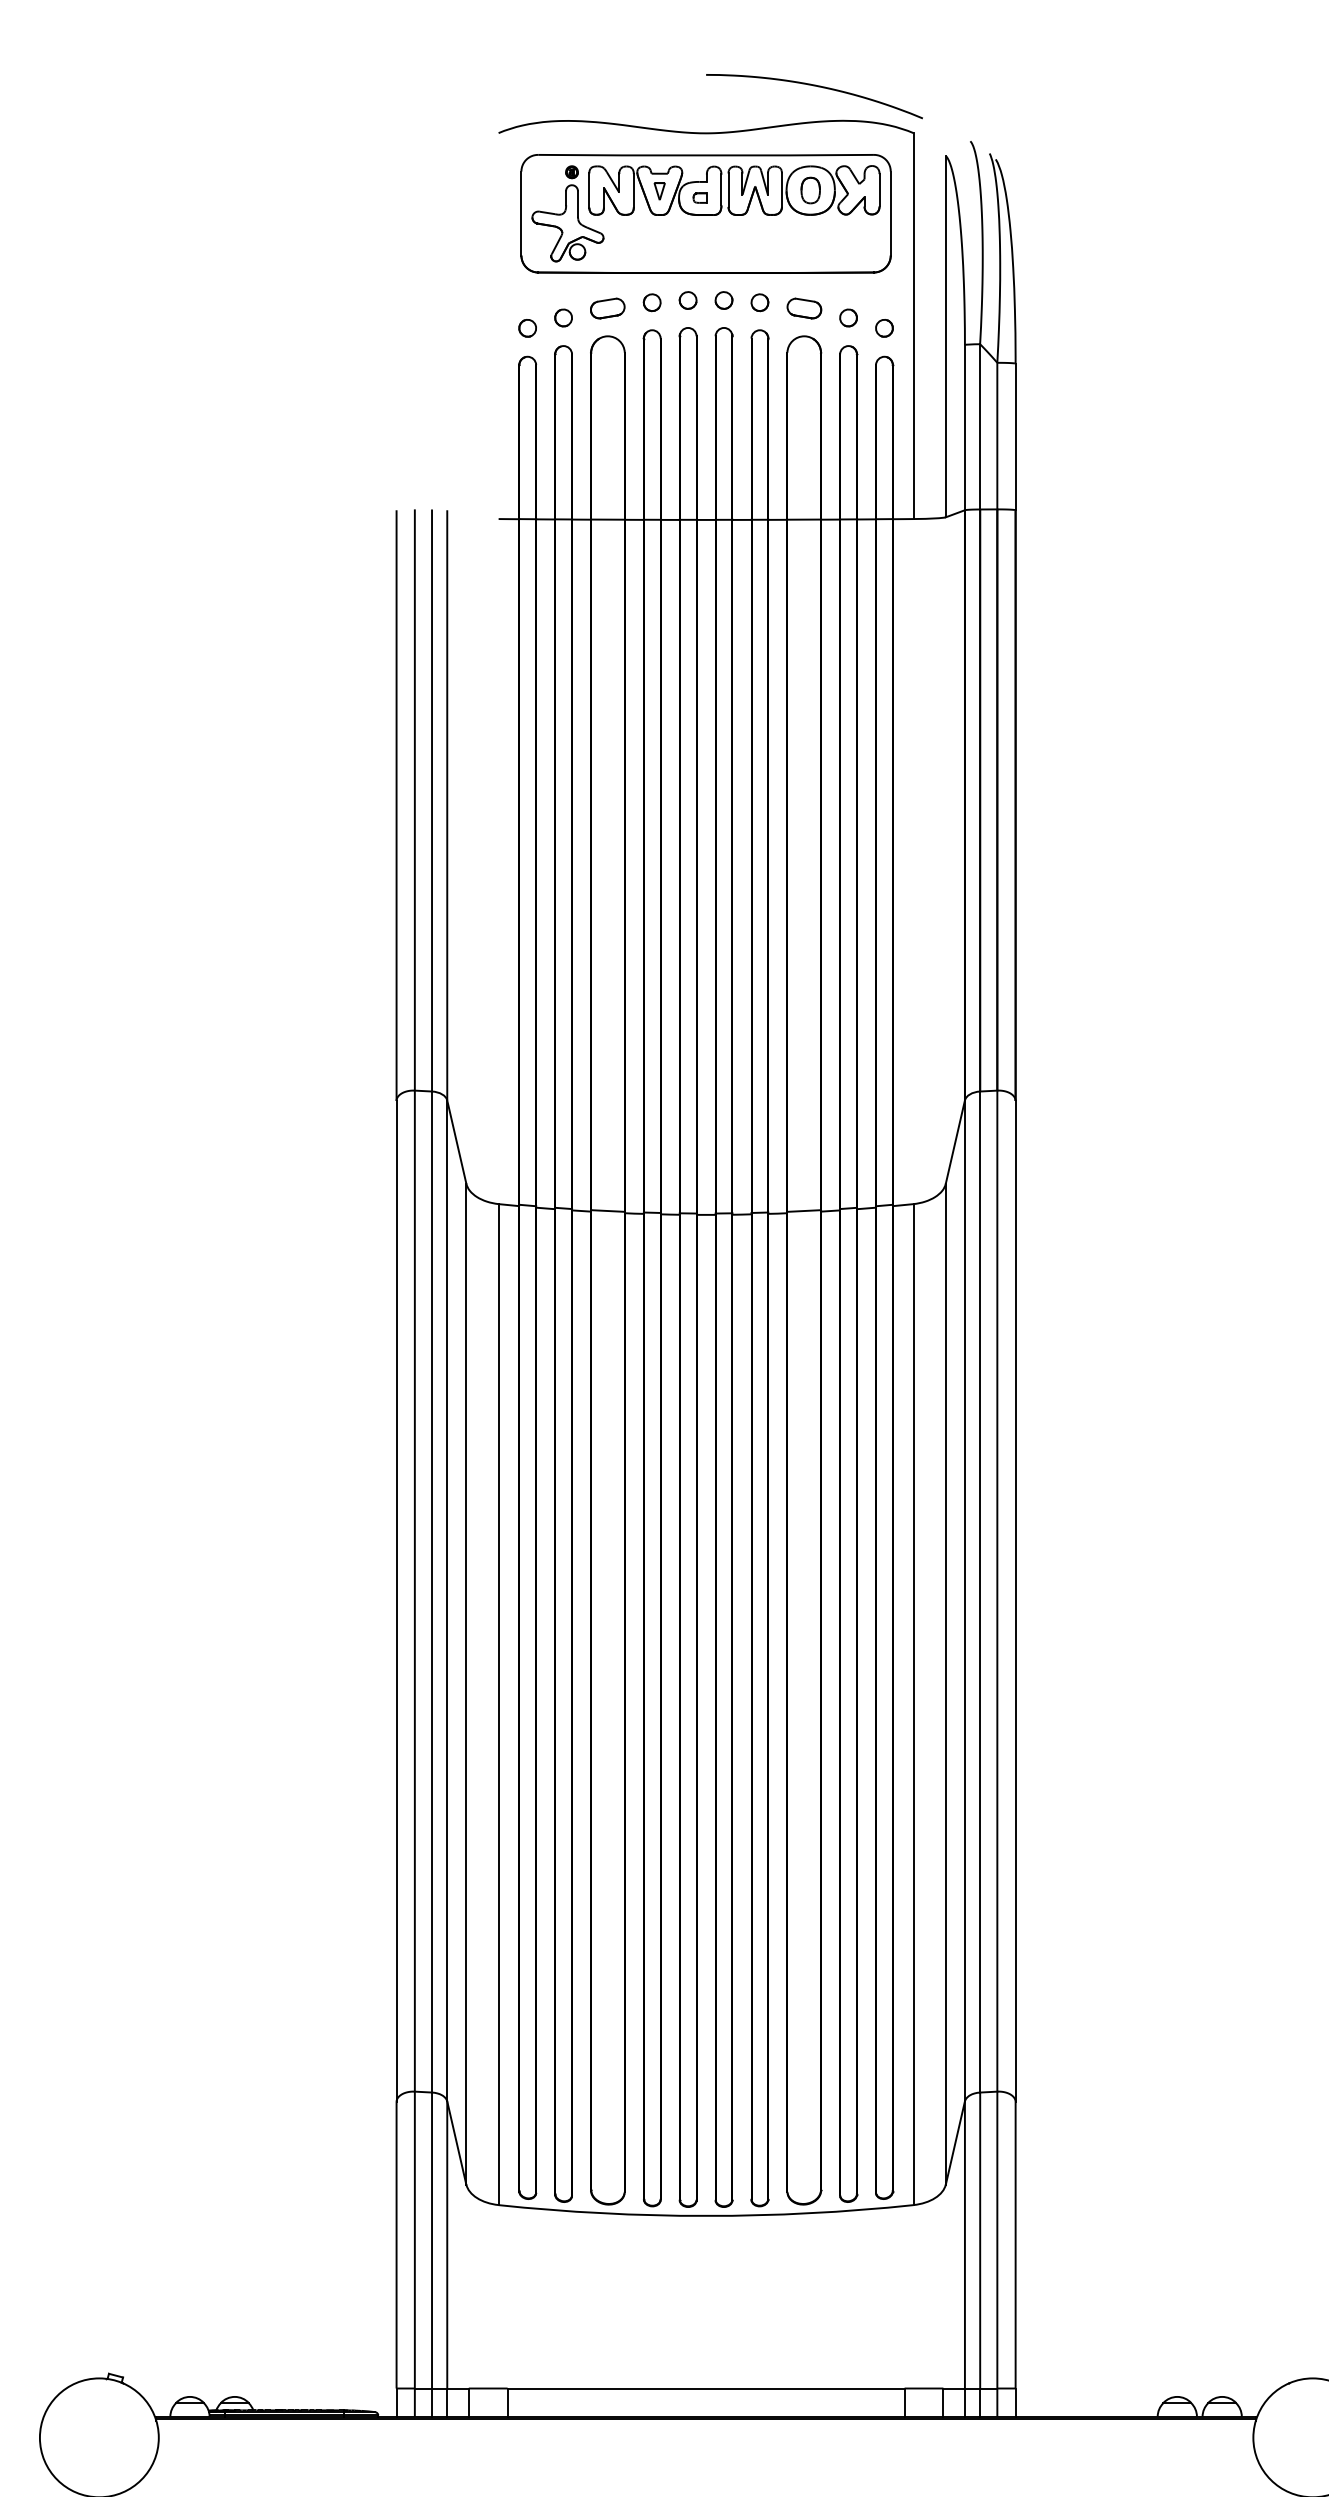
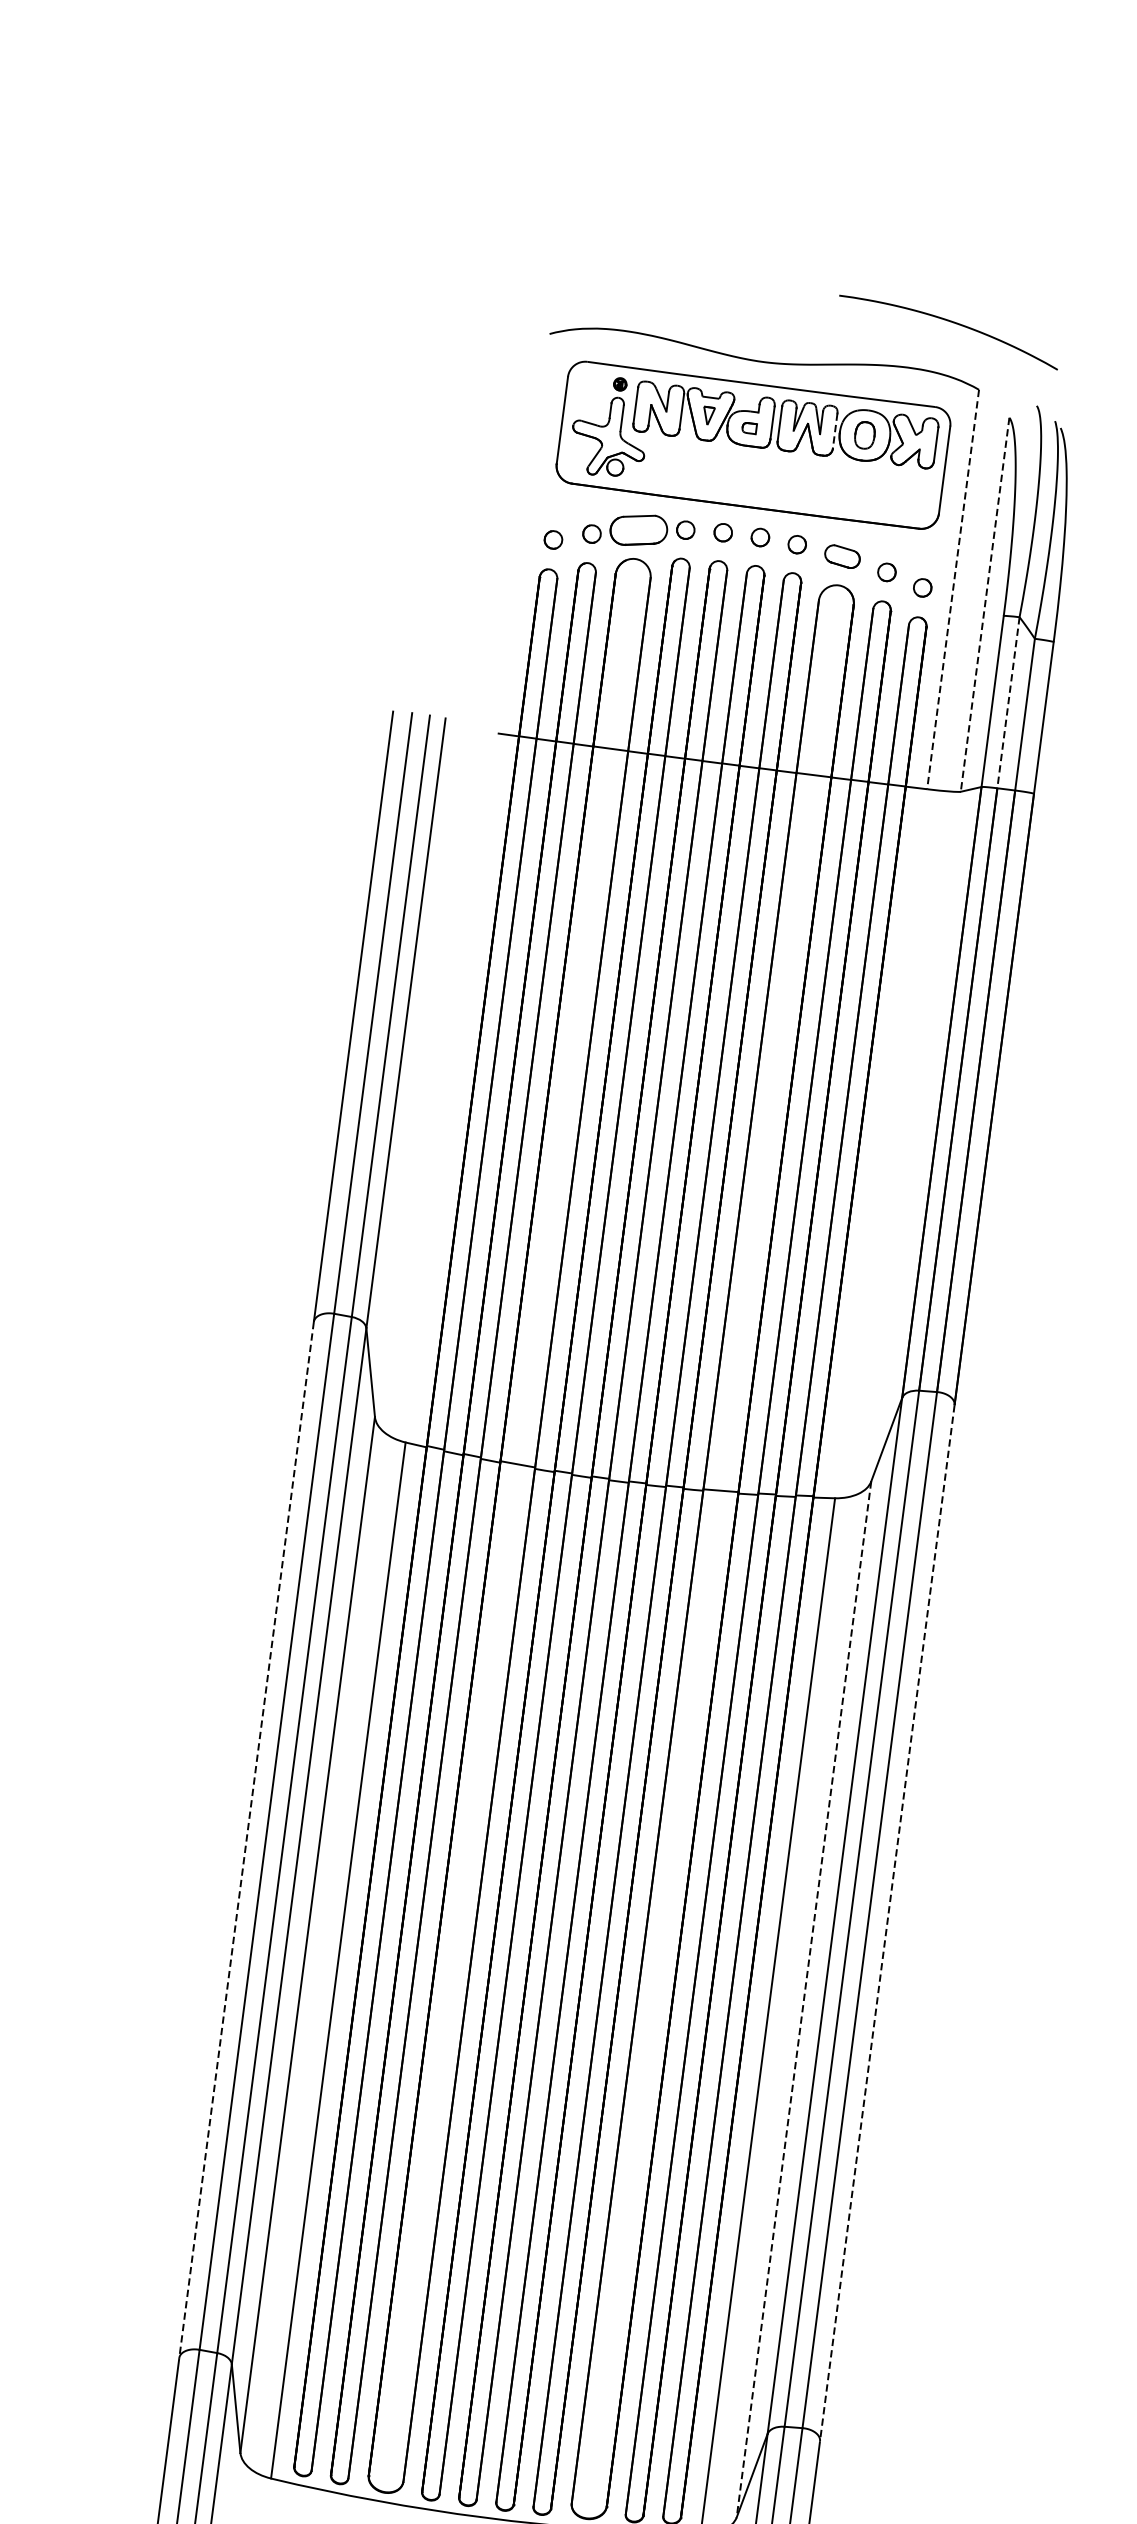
curve: (818, 87) -> (953, 323), moved
line: (781, 189) -> (834, 430), solid -> dashed
part: (607, 308) -> (638, 530), size x1.6
line: (913, 326) -> (953, 589), solid -> dashed
line: (945, 336) -> (984, 604), solid -> dashed
line: (980, 426) -> (1008, 702), solid -> dashed
line: (396, 1601) -> (246, 1840), solid -> dashed
line: (1015, 1601) -> (887, 1923), solid -> dashed
line: (945, 1684) -> (803, 1999), solid -> dashed

